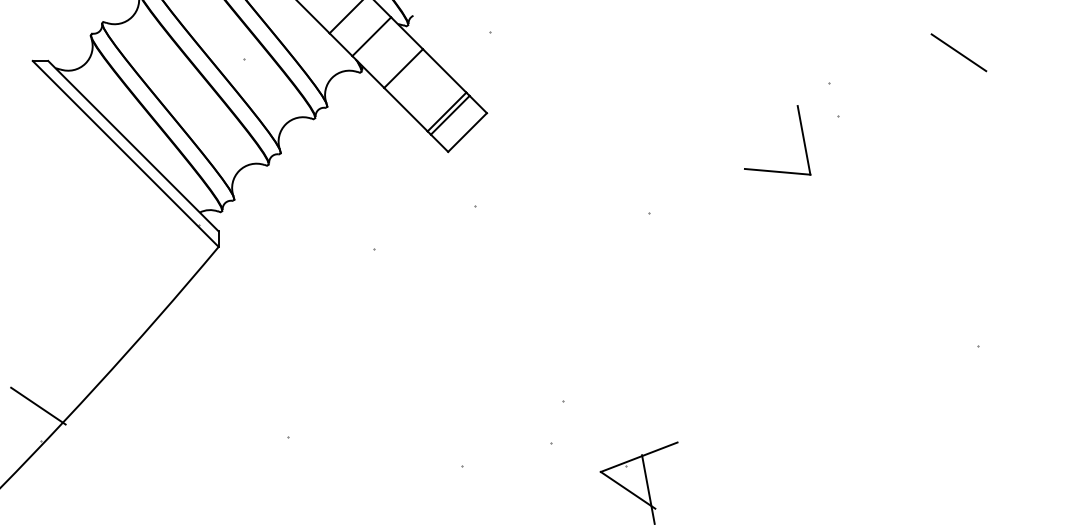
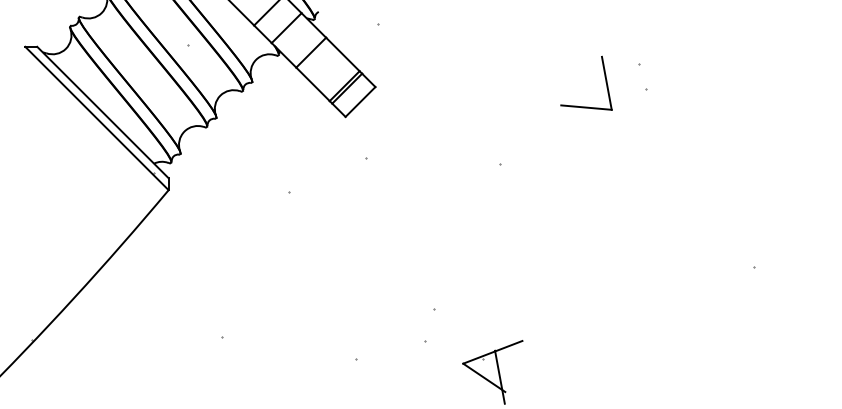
line: (958, 52) -> (739, 40), removed
part: (801, 133) -> (604, 78), moved
line: (38, 405) -> (29, 312), removed

